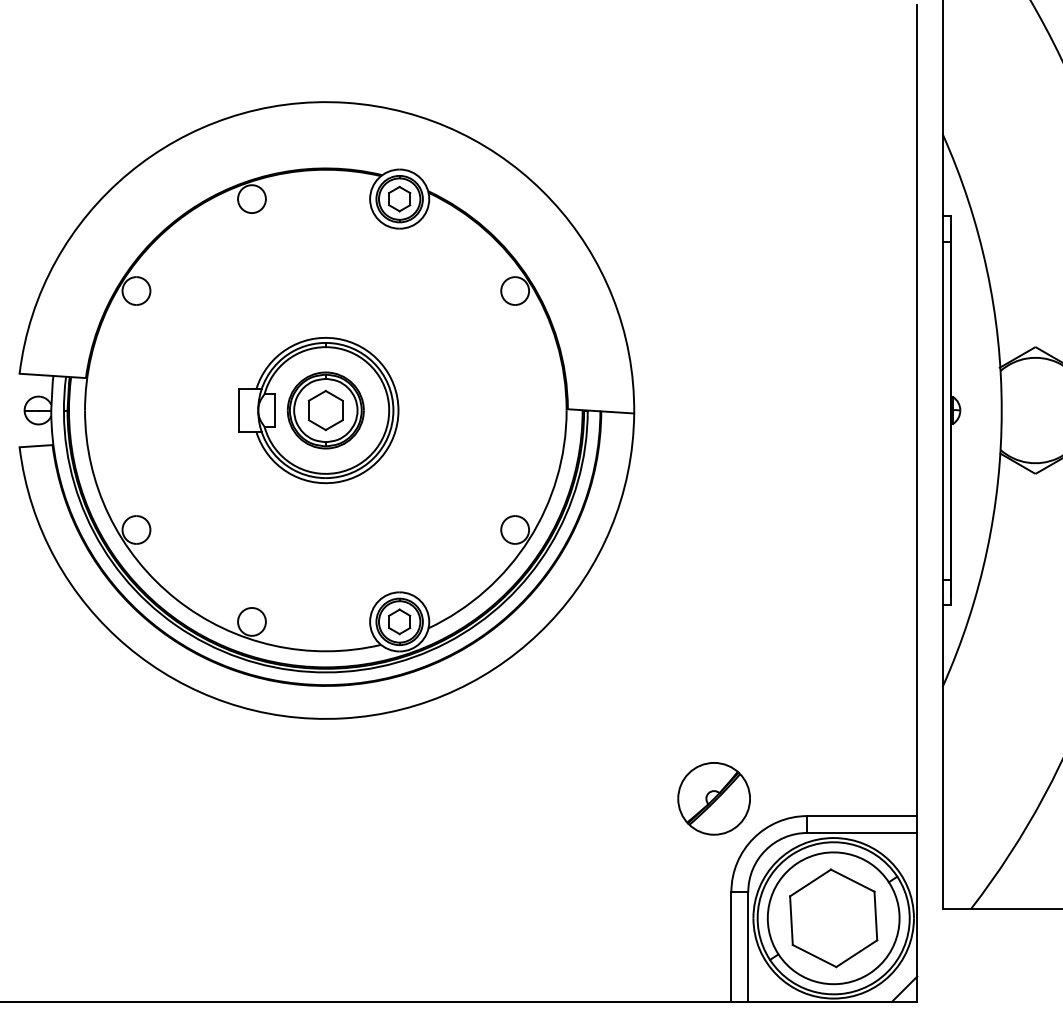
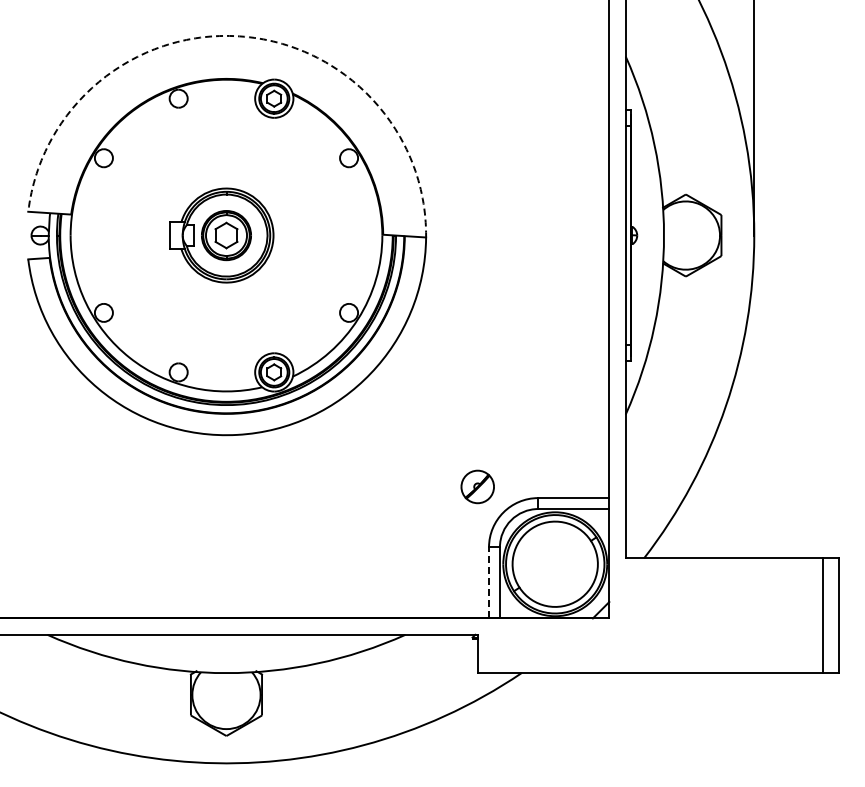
arc: (345, 102) -> (239, 36), solid -> dashed
part: (713, 798) -> (477, 486), size x0.7
part: (834, 917) -> (555, 563), removed
line: (732, 946) -> (489, 582), solid -> dashed

